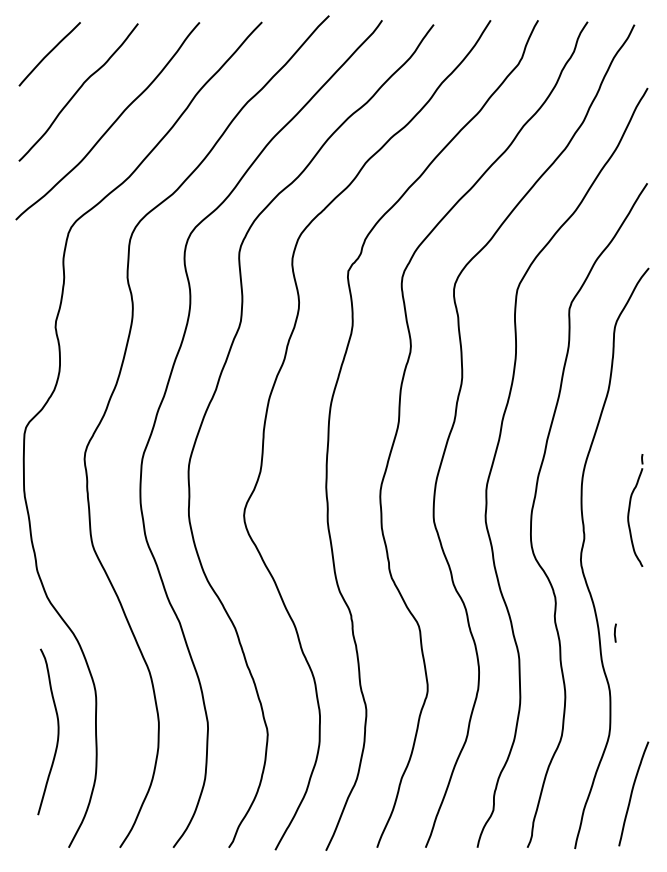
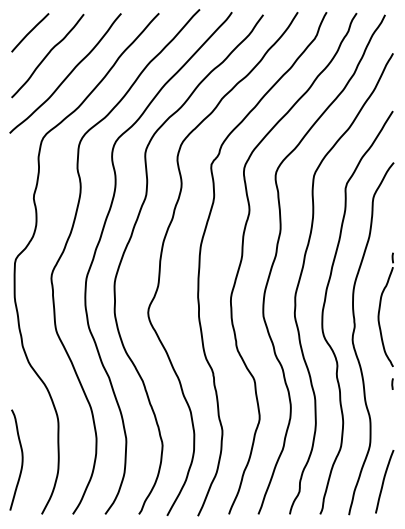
part: (635, 510) -> (385, 309), size x1.67
curve: (615, 632) -> (392, 383), moved
curve: (56, 730) -> (21, 459), moved

